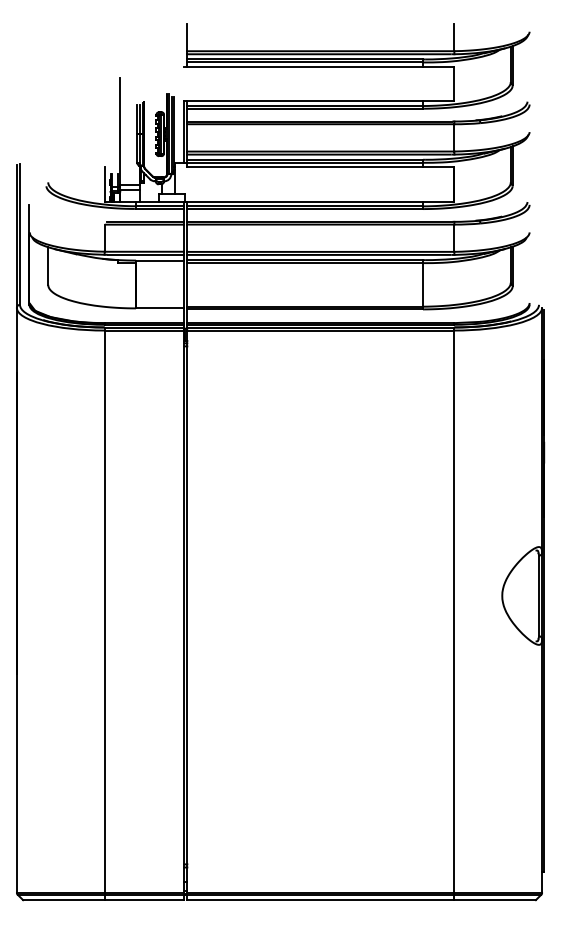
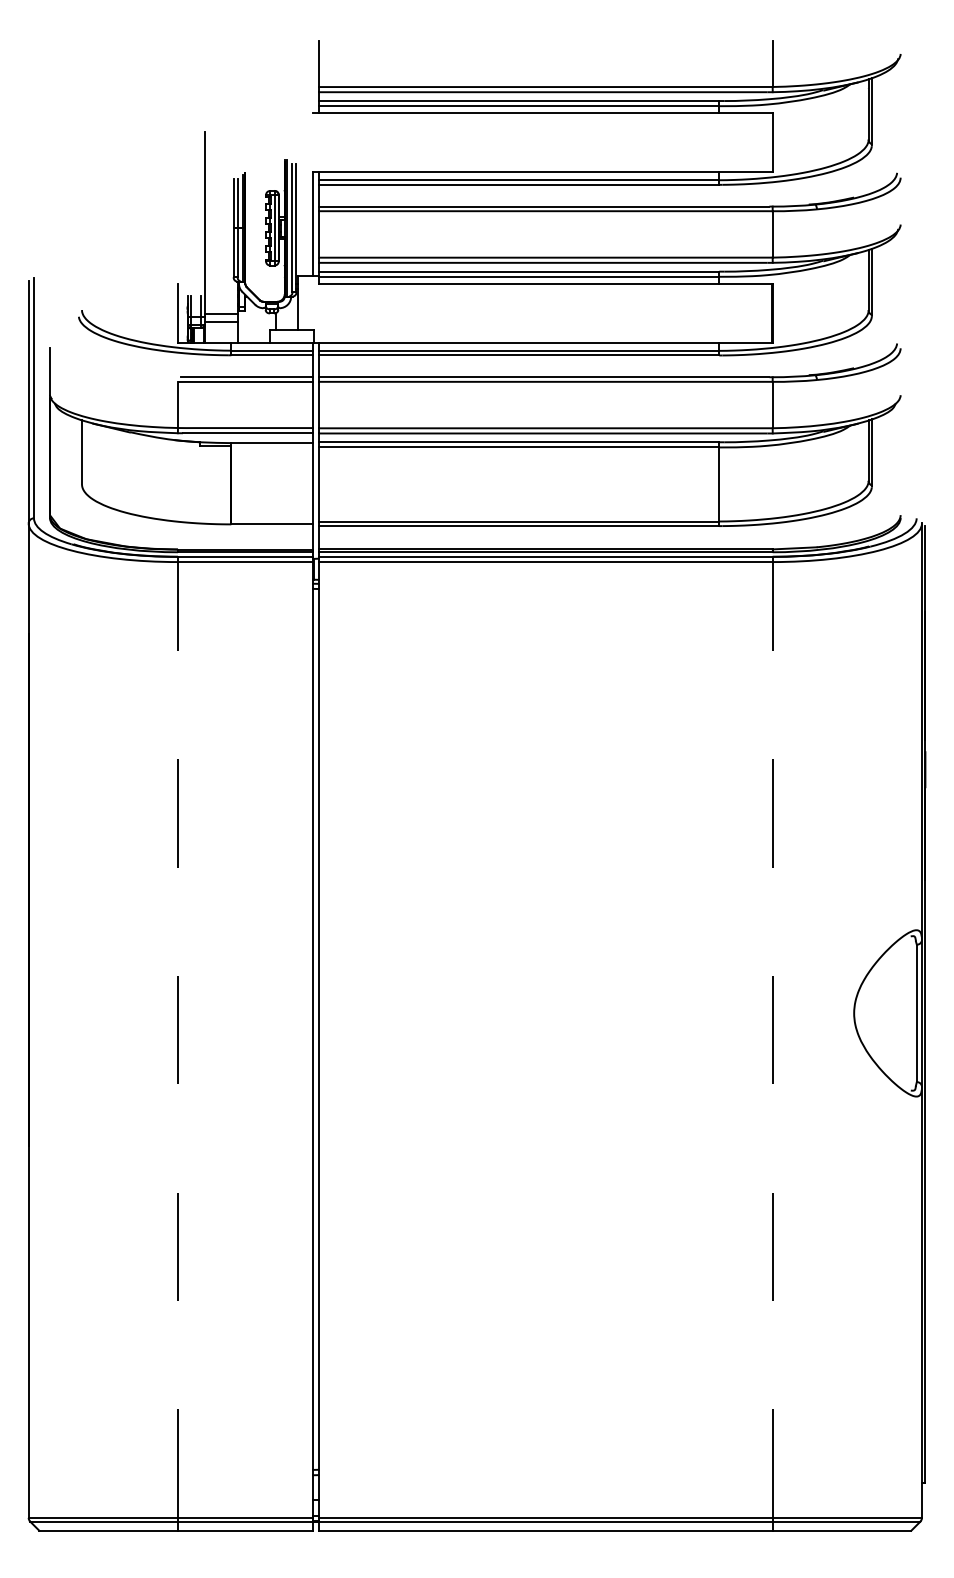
line: (104, 611) -> (177, 1039), solid -> dashed
line: (454, 611) -> (772, 1039), solid -> dashed

